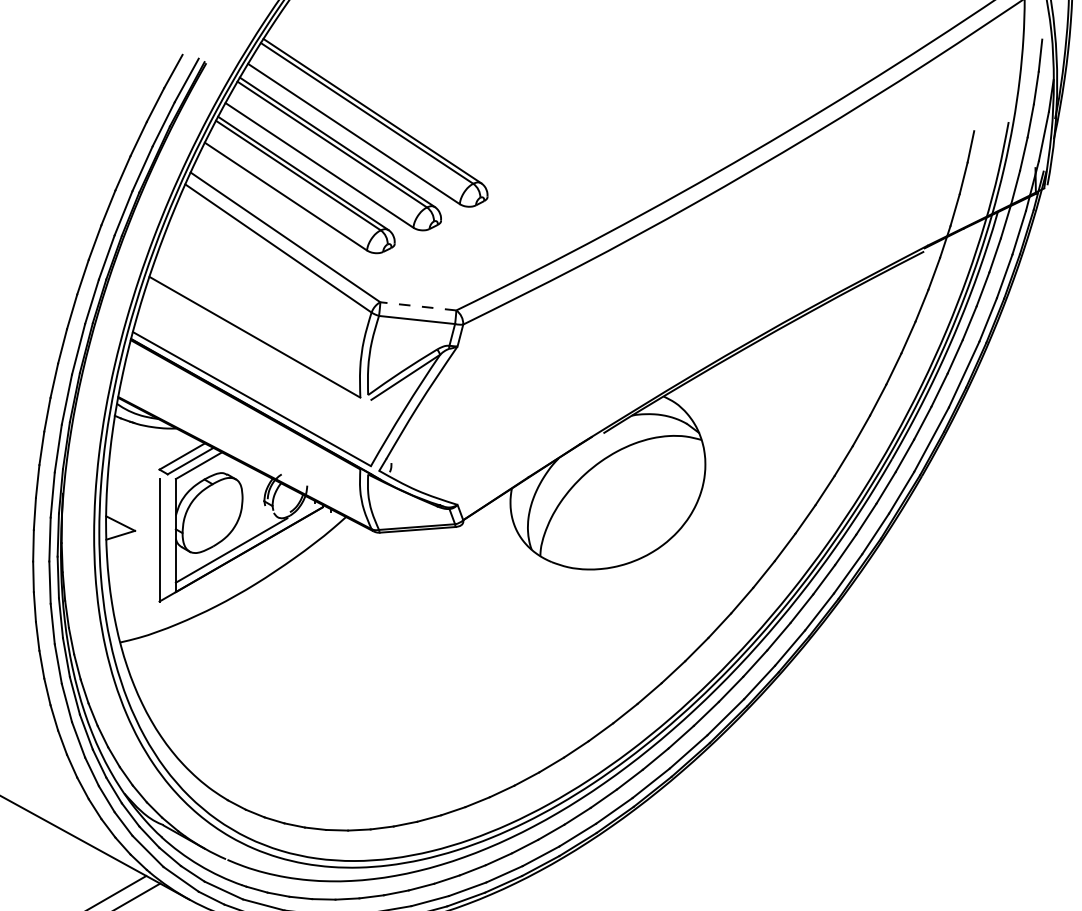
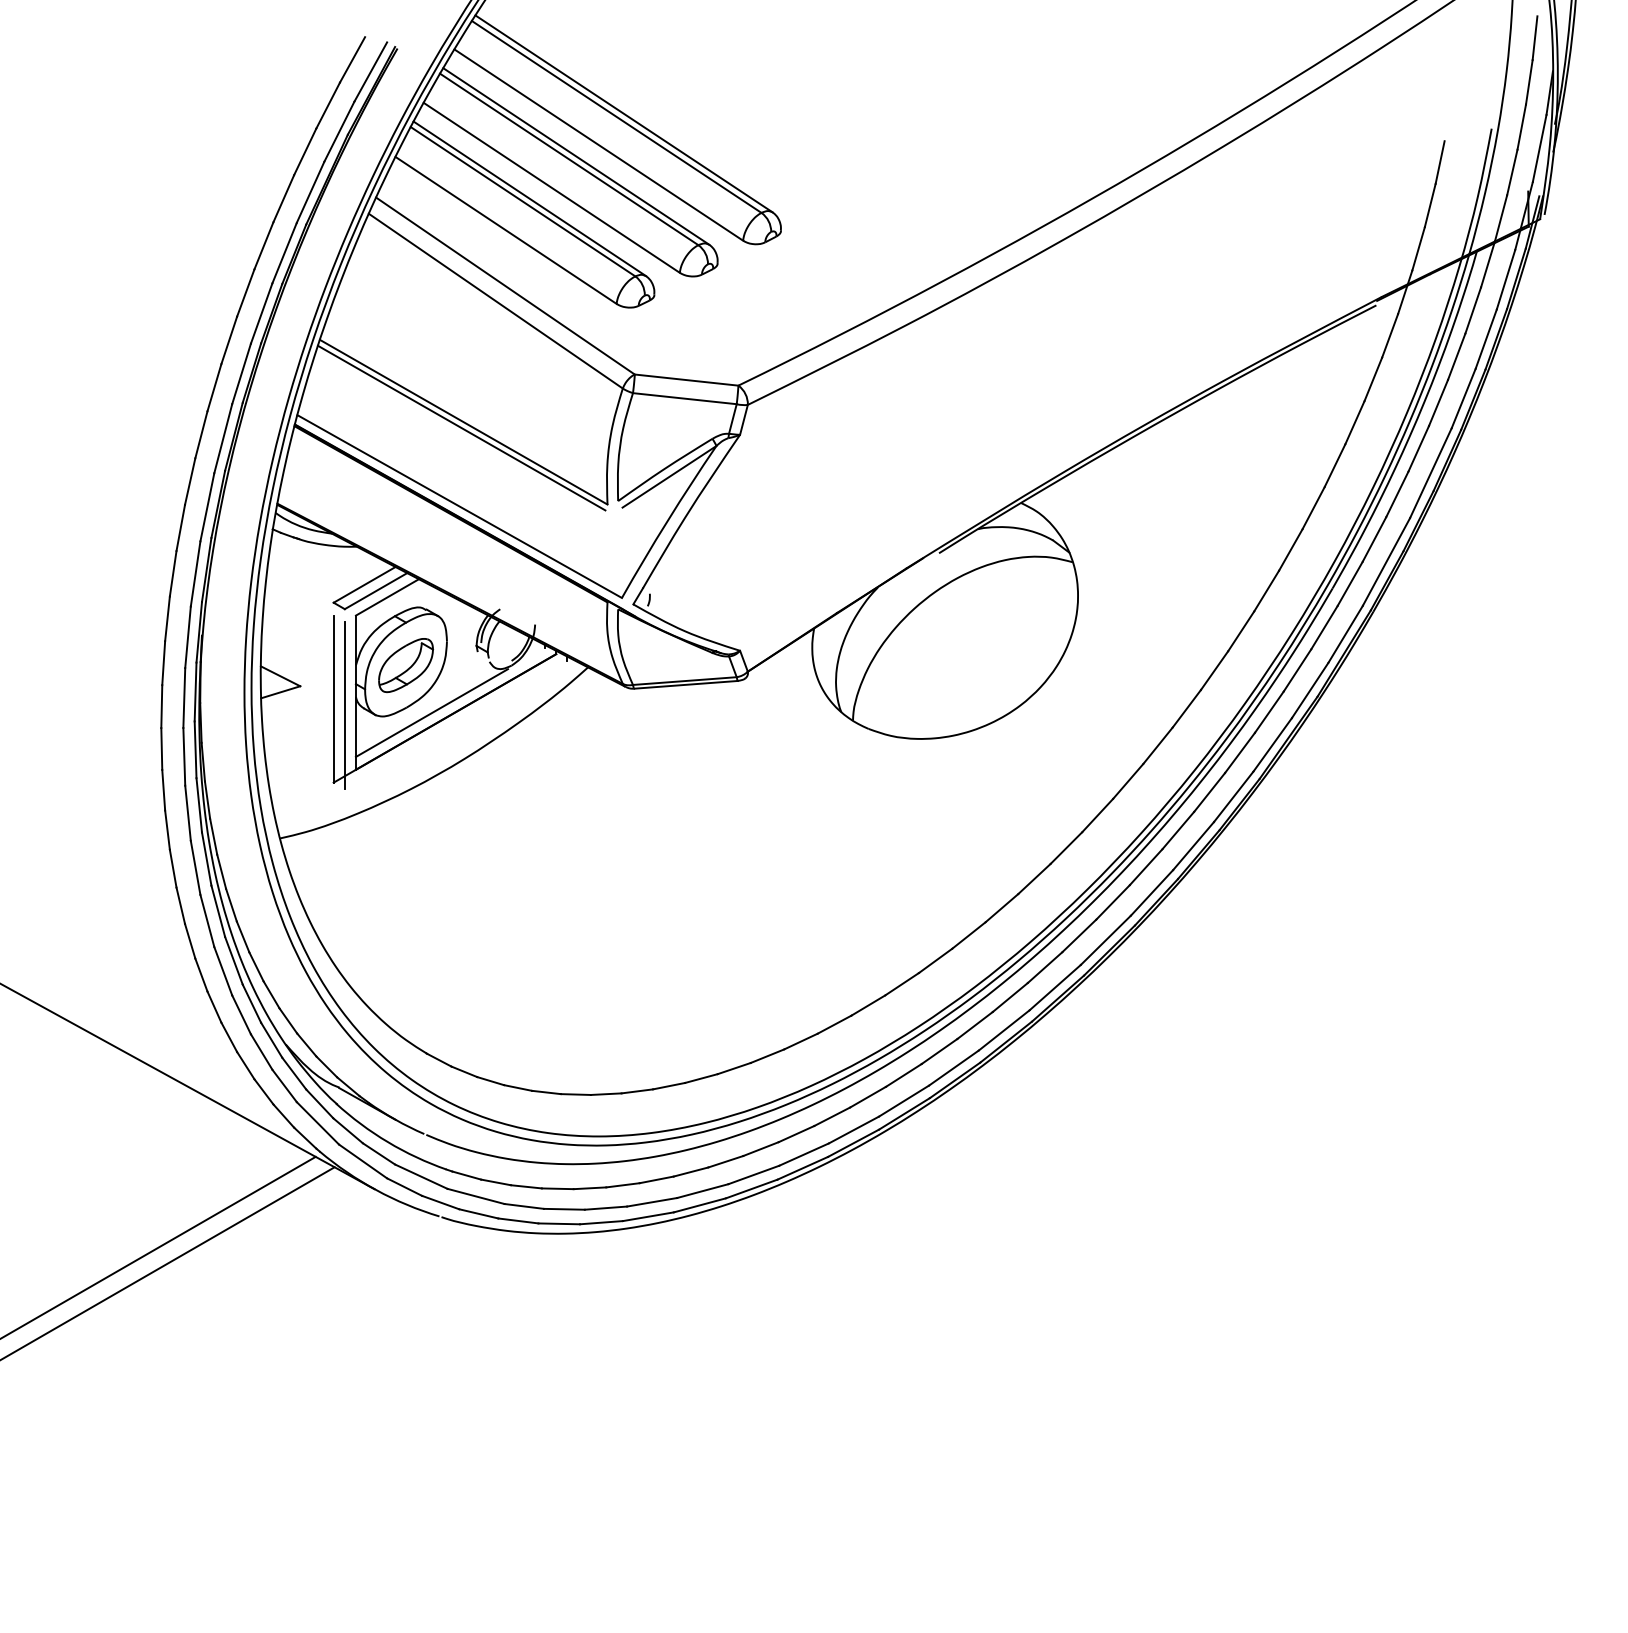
line: (418, 306) -> (686, 380), dashed -> solid
line: (253, 341) -> (461, 427), added
part: (212, 515) -> (405, 665), added
line: (167, 544) -> (344, 705), added

